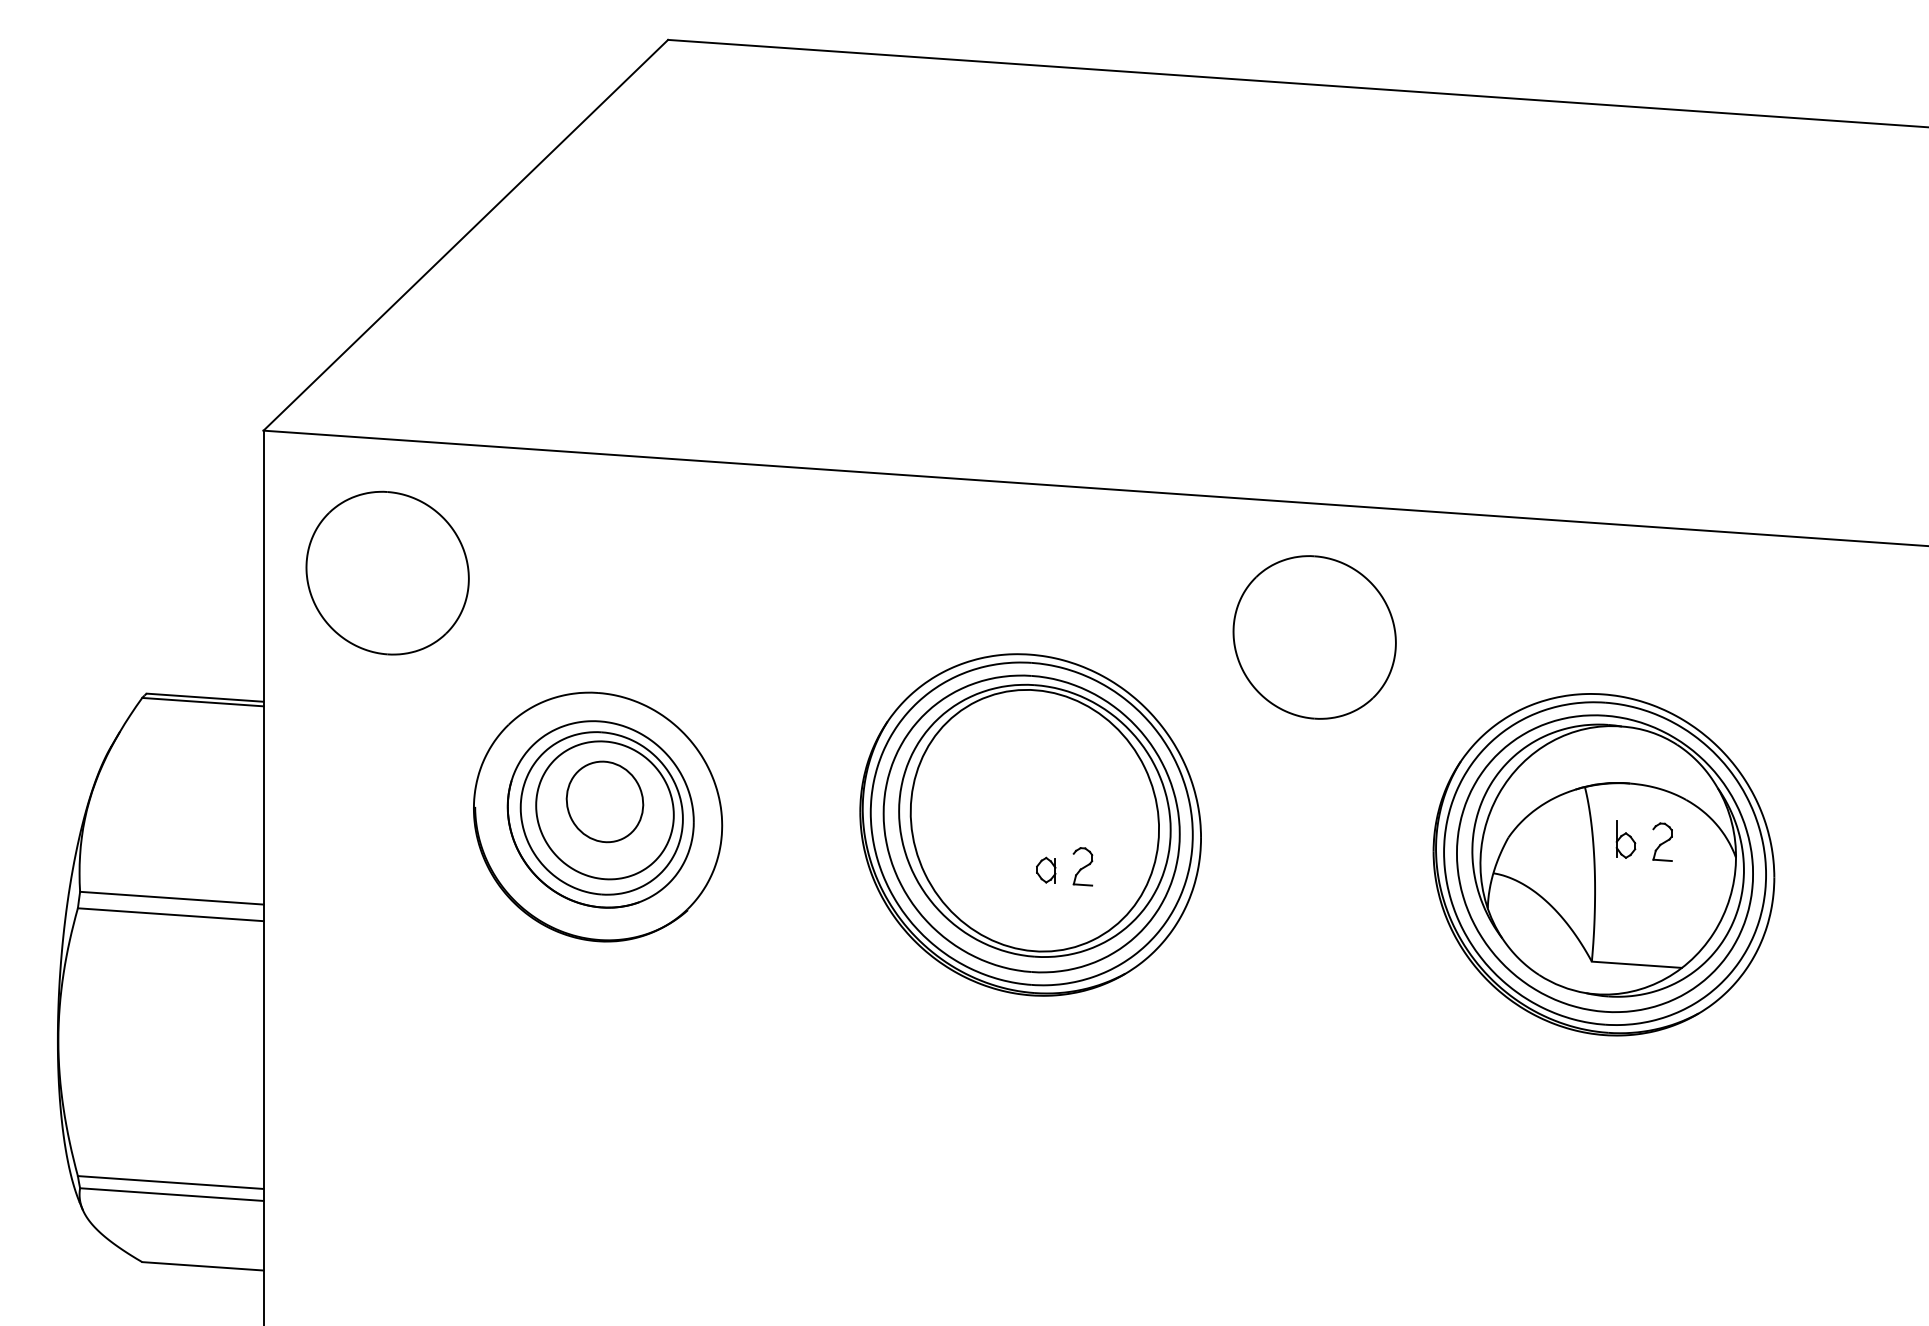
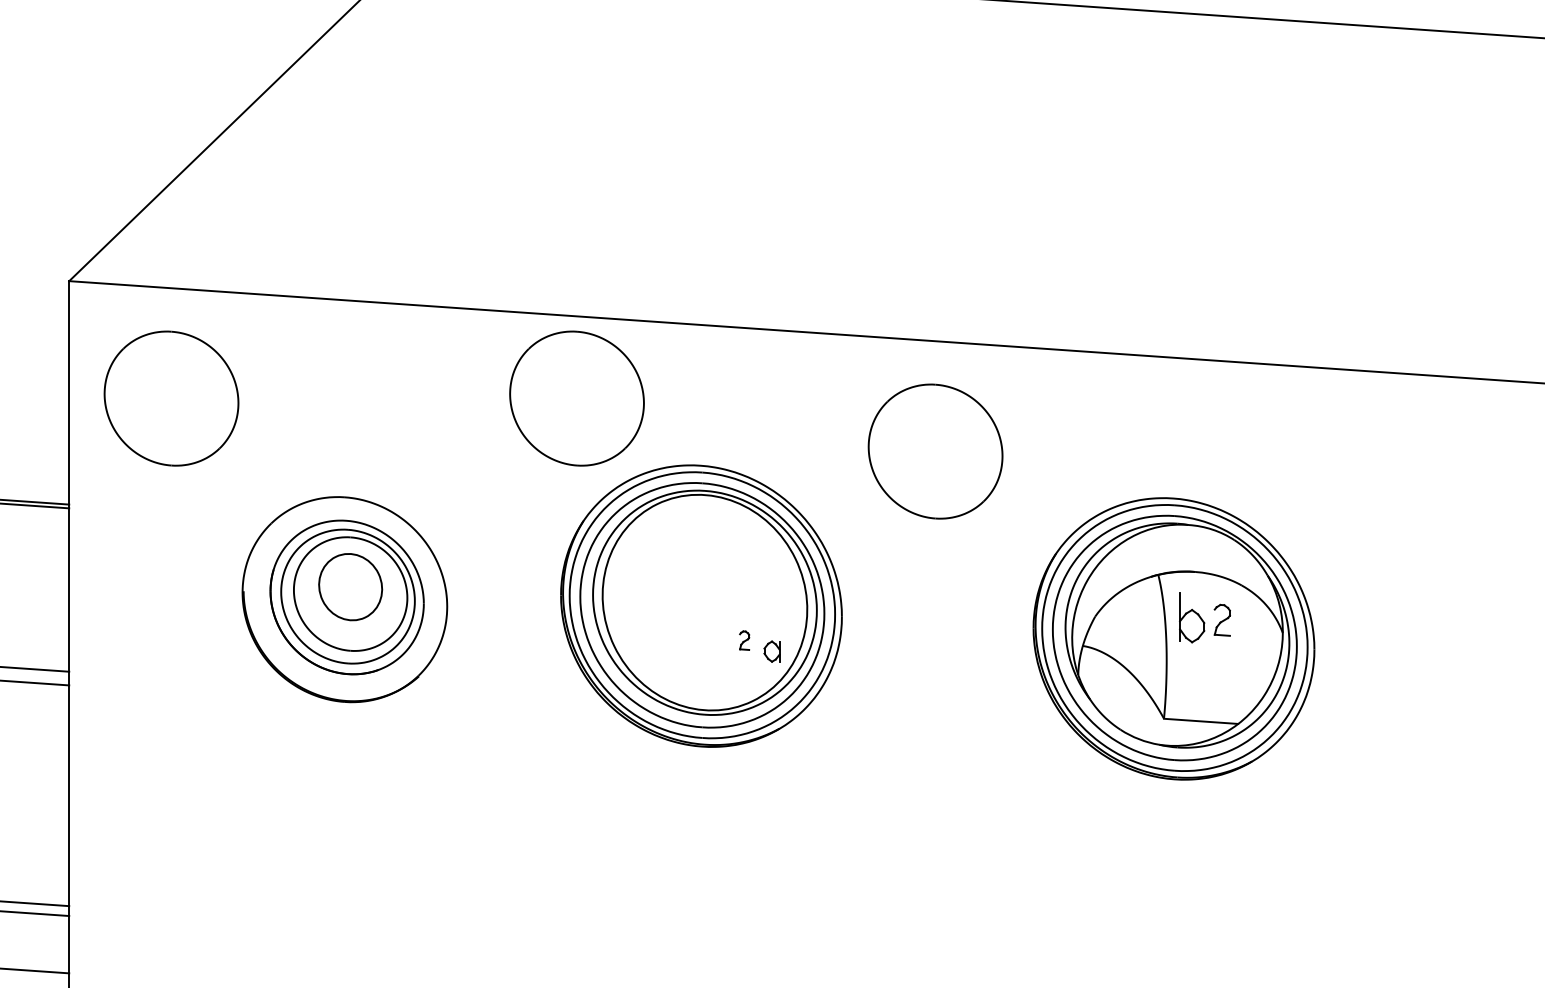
part: (879, 572) -> (576, 398), added
part: (1625, 839) -> (1191, 618), size x1.6
part: (1082, 866) -> (744, 640), size x0.6
part: (1046, 869) -> (772, 651), moved

